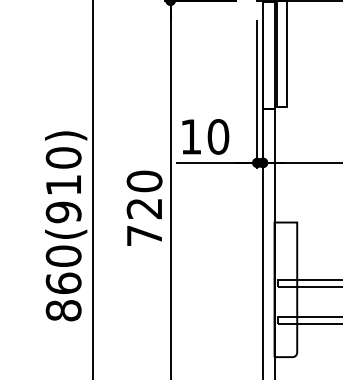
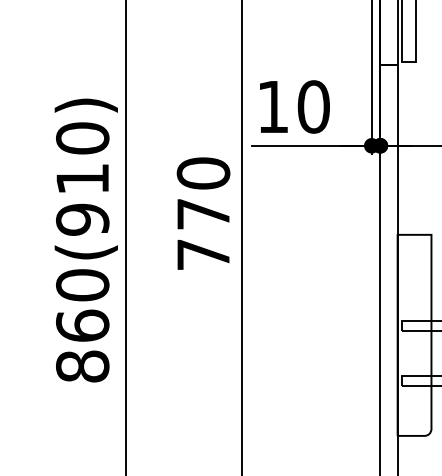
text: (143, 208) -> (201, 213), 720 -> 770

